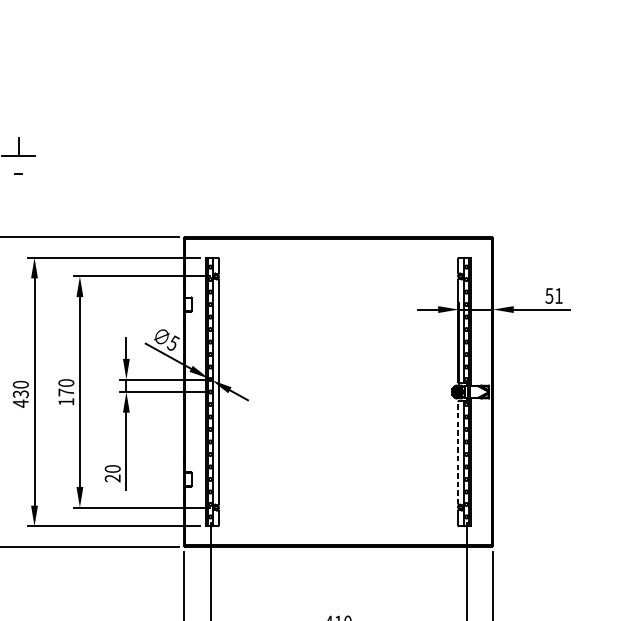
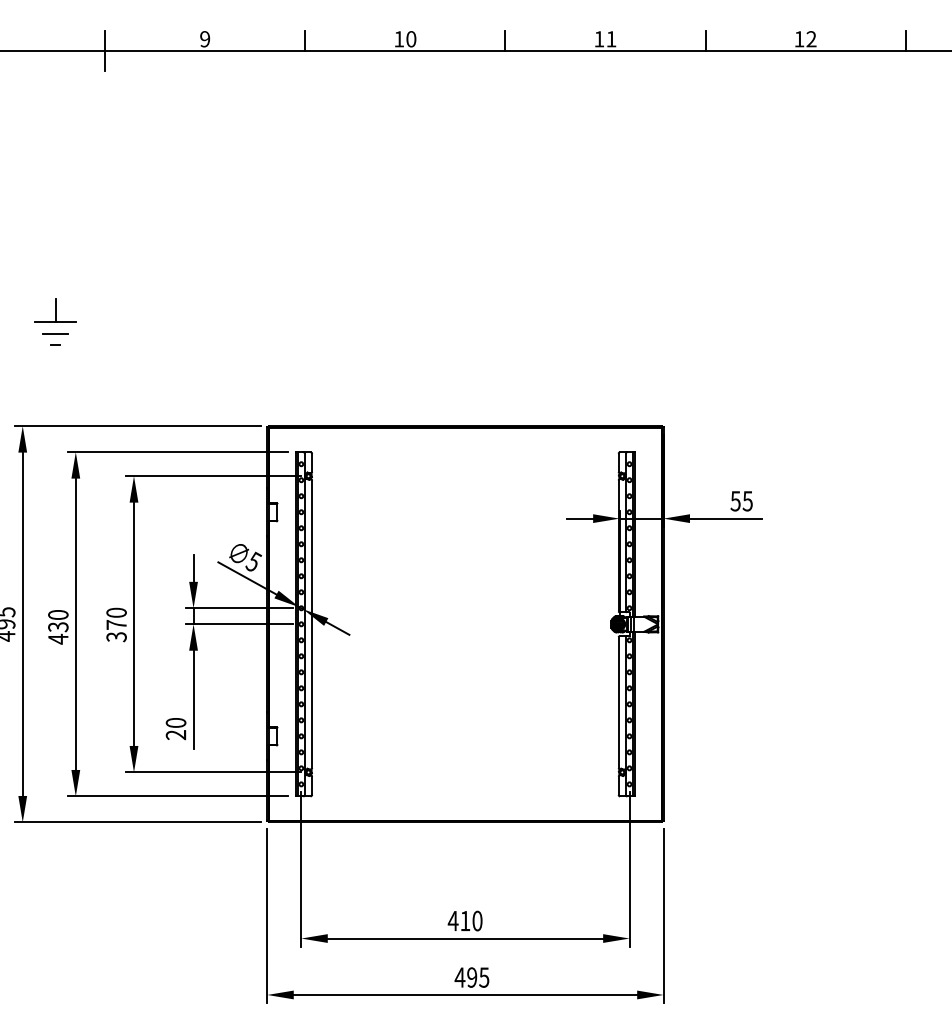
line: (18, 165) -> (55, 333), added
text: (558, 296) -> (747, 501), 51 -> 55
text: (66, 402) -> (116, 637), 170 -> 370
line: (457, 453) -> (618, 702), dashed -> solid

